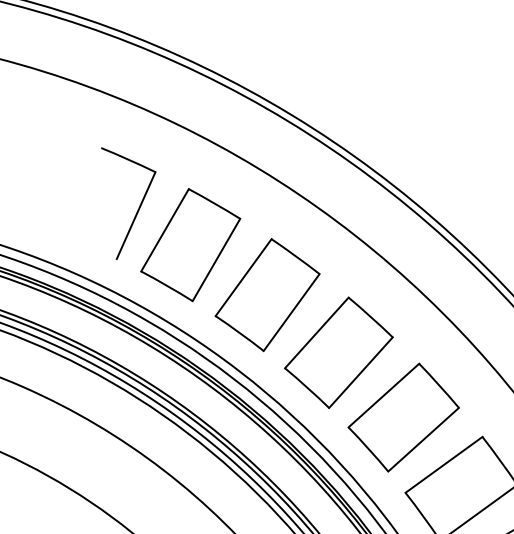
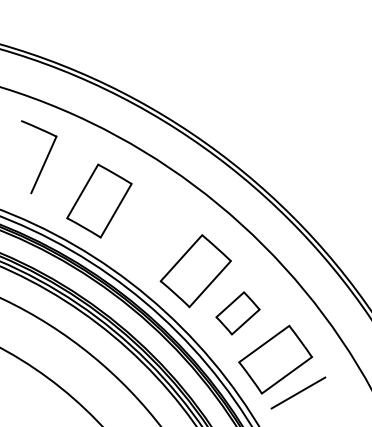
part: (129, 204) -> (39, 157), moved
part: (267, 294) -> (149, 233), removed
part: (402, 417) -> (237, 313), size x0.6

